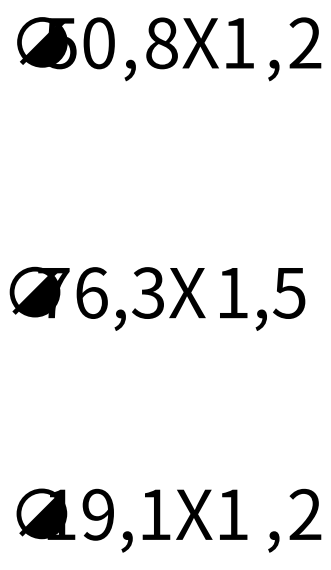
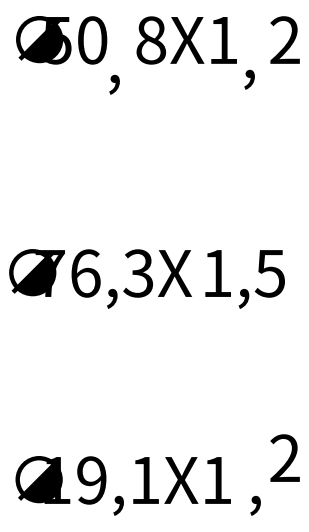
text: (130, 70) -> (114, 84), moved
text: (273, 70) -> (249, 79), moved
text: (304, 513) -> (284, 457), moved

